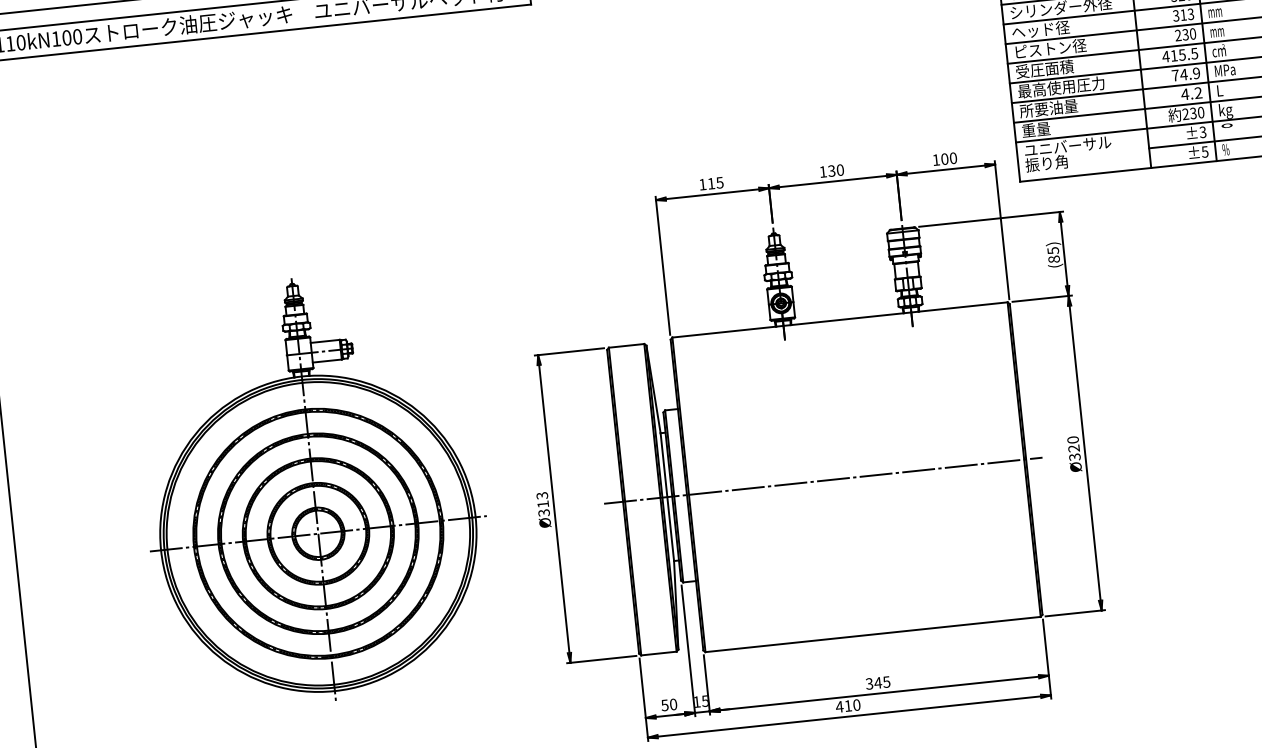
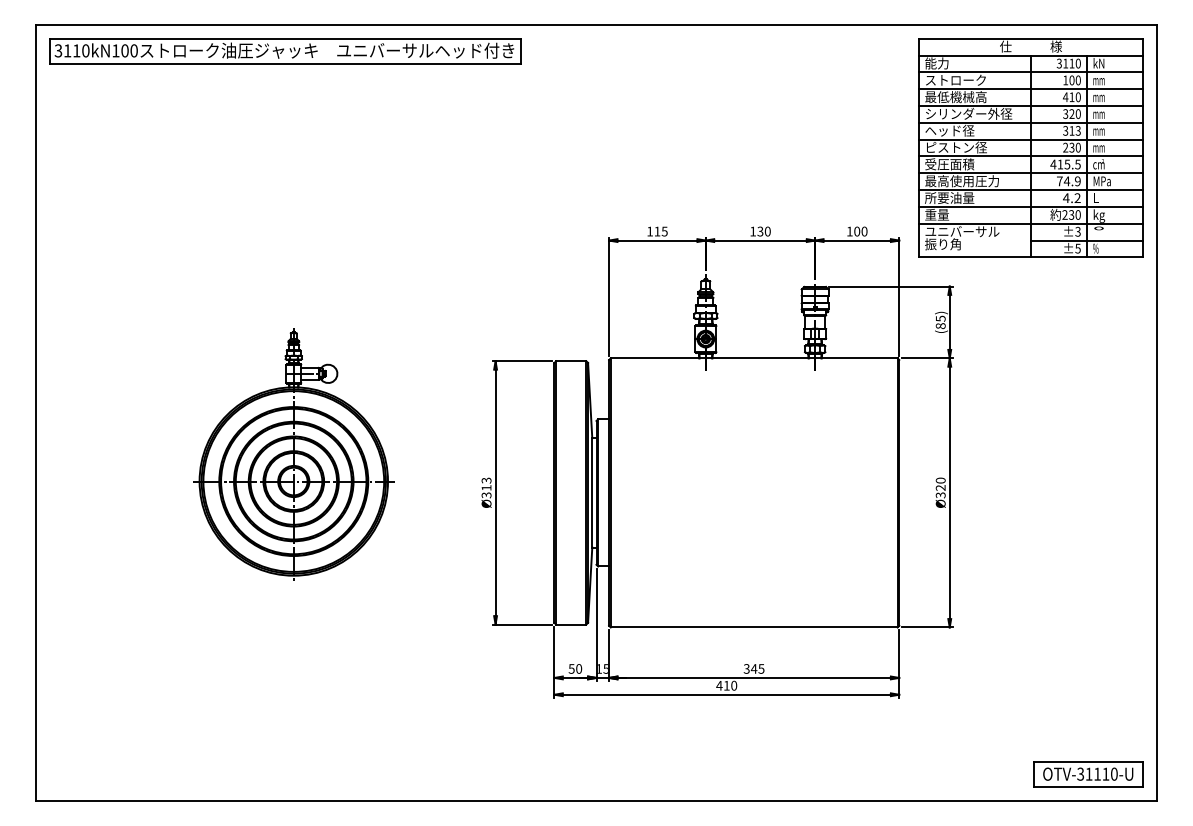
line: (822, 480) -> (725, 492), removed
part: (313, 488) -> (293, 454), size x0.7

